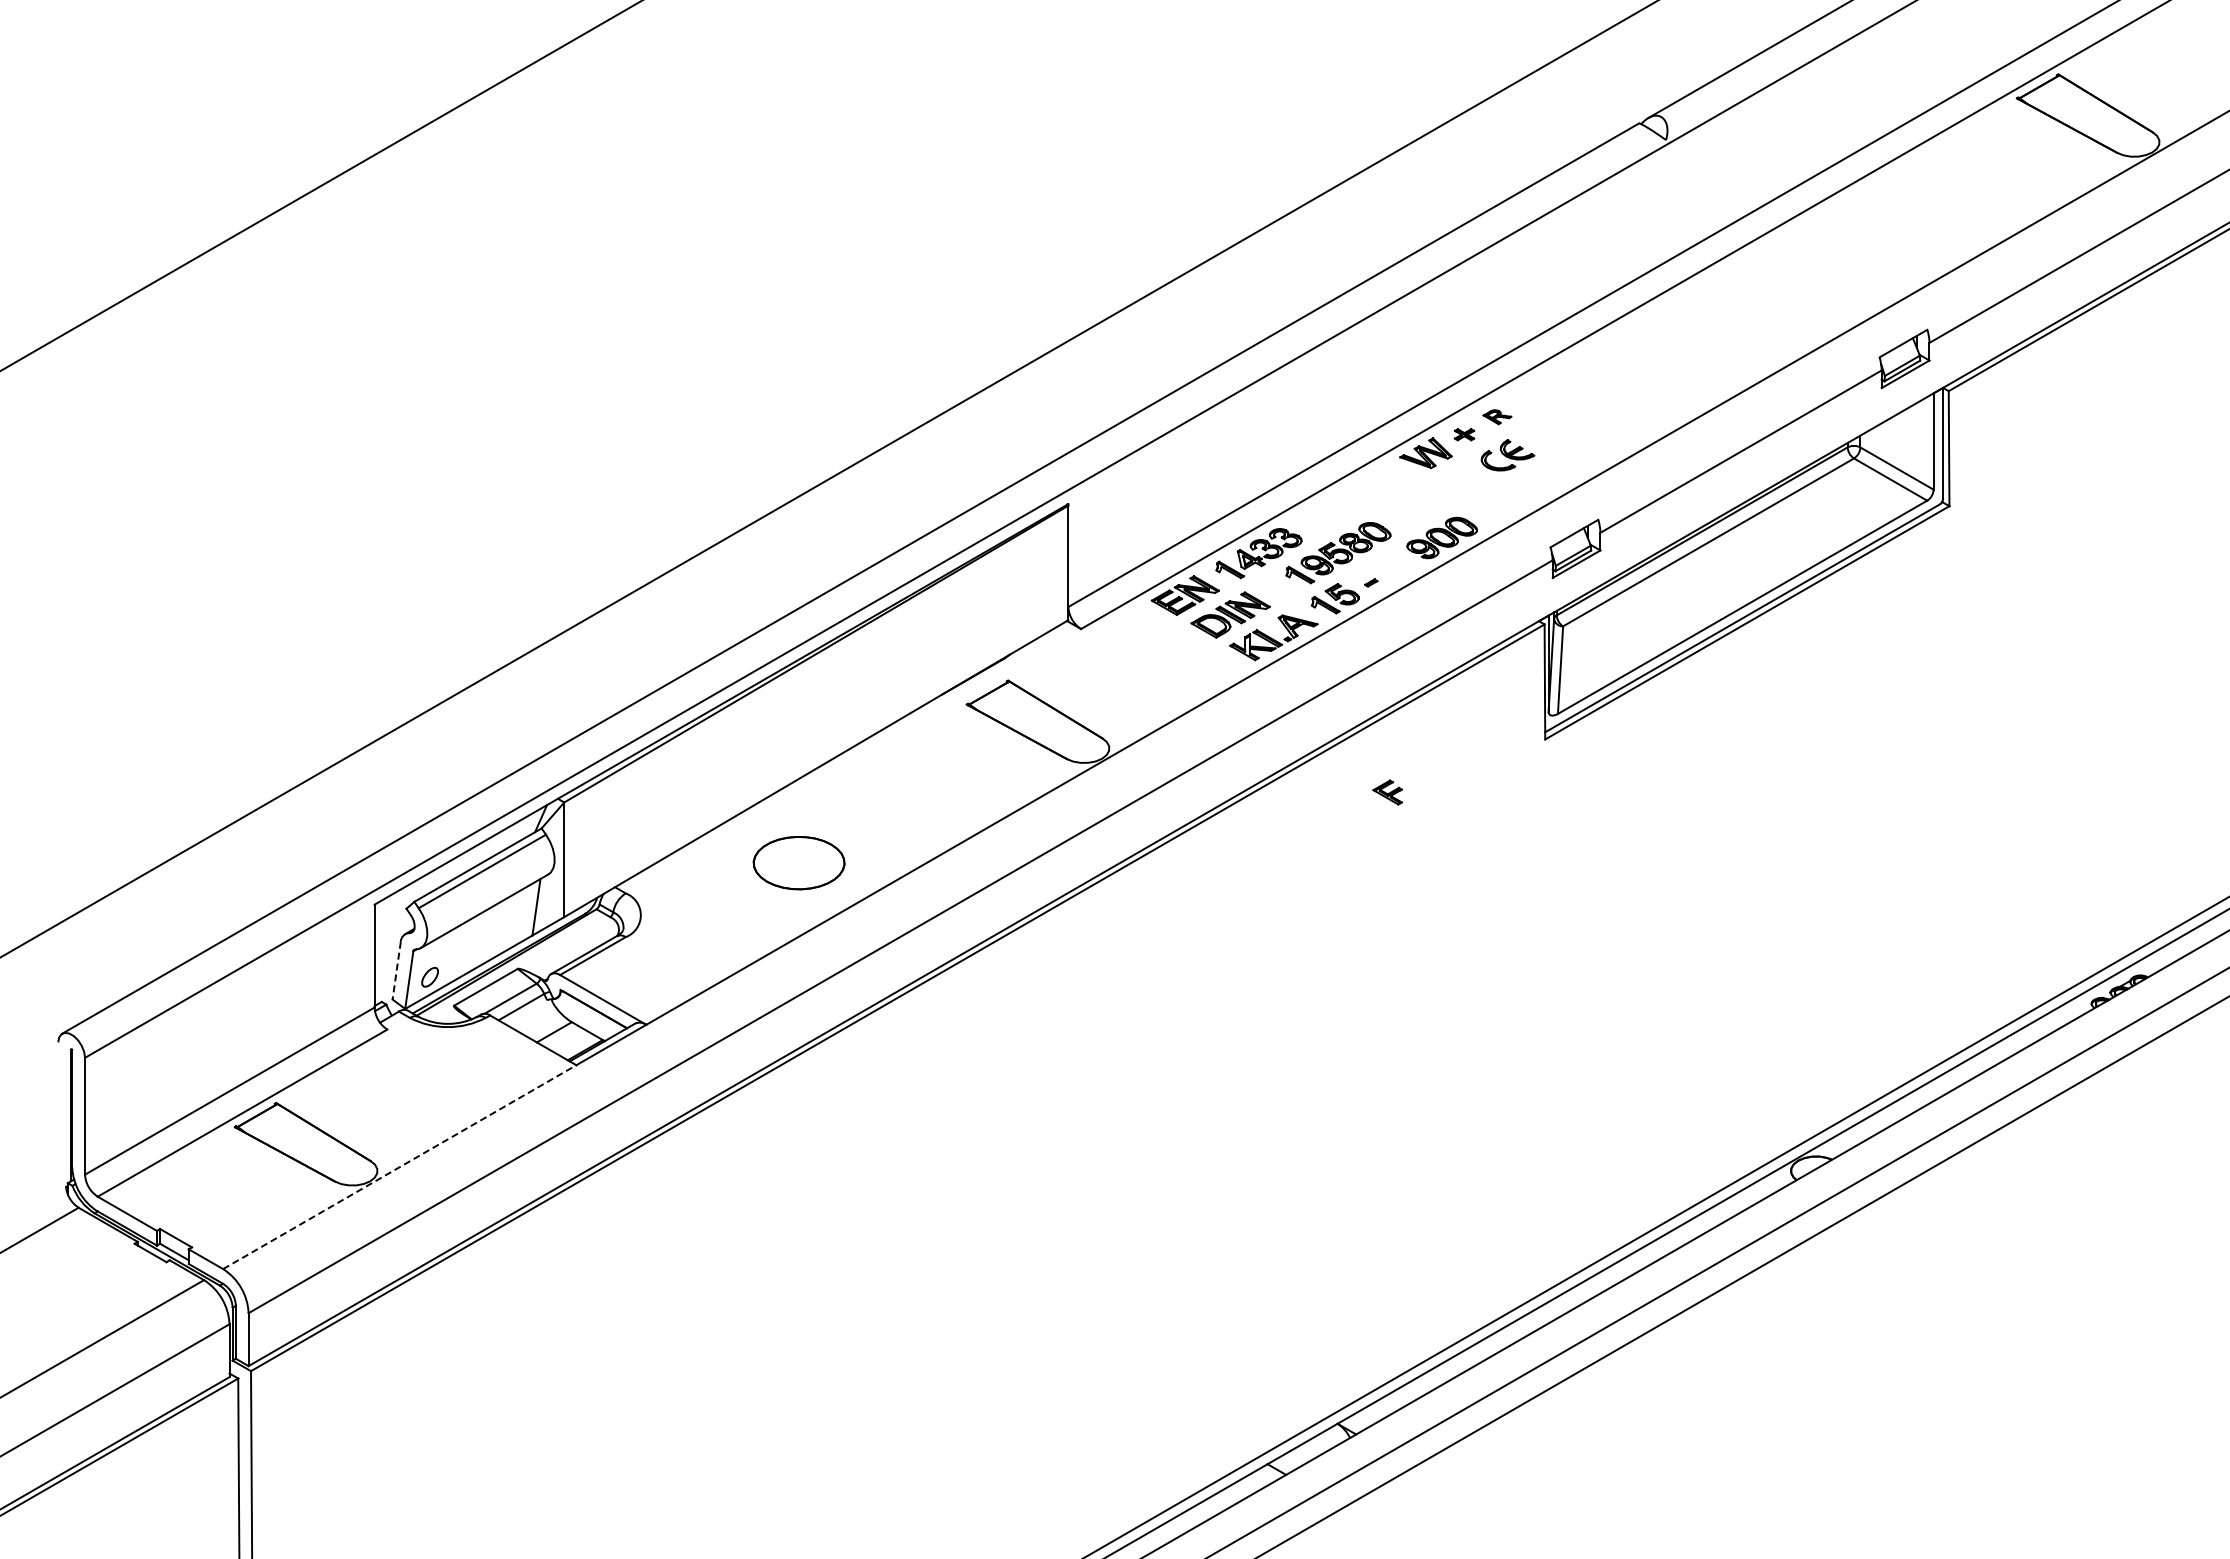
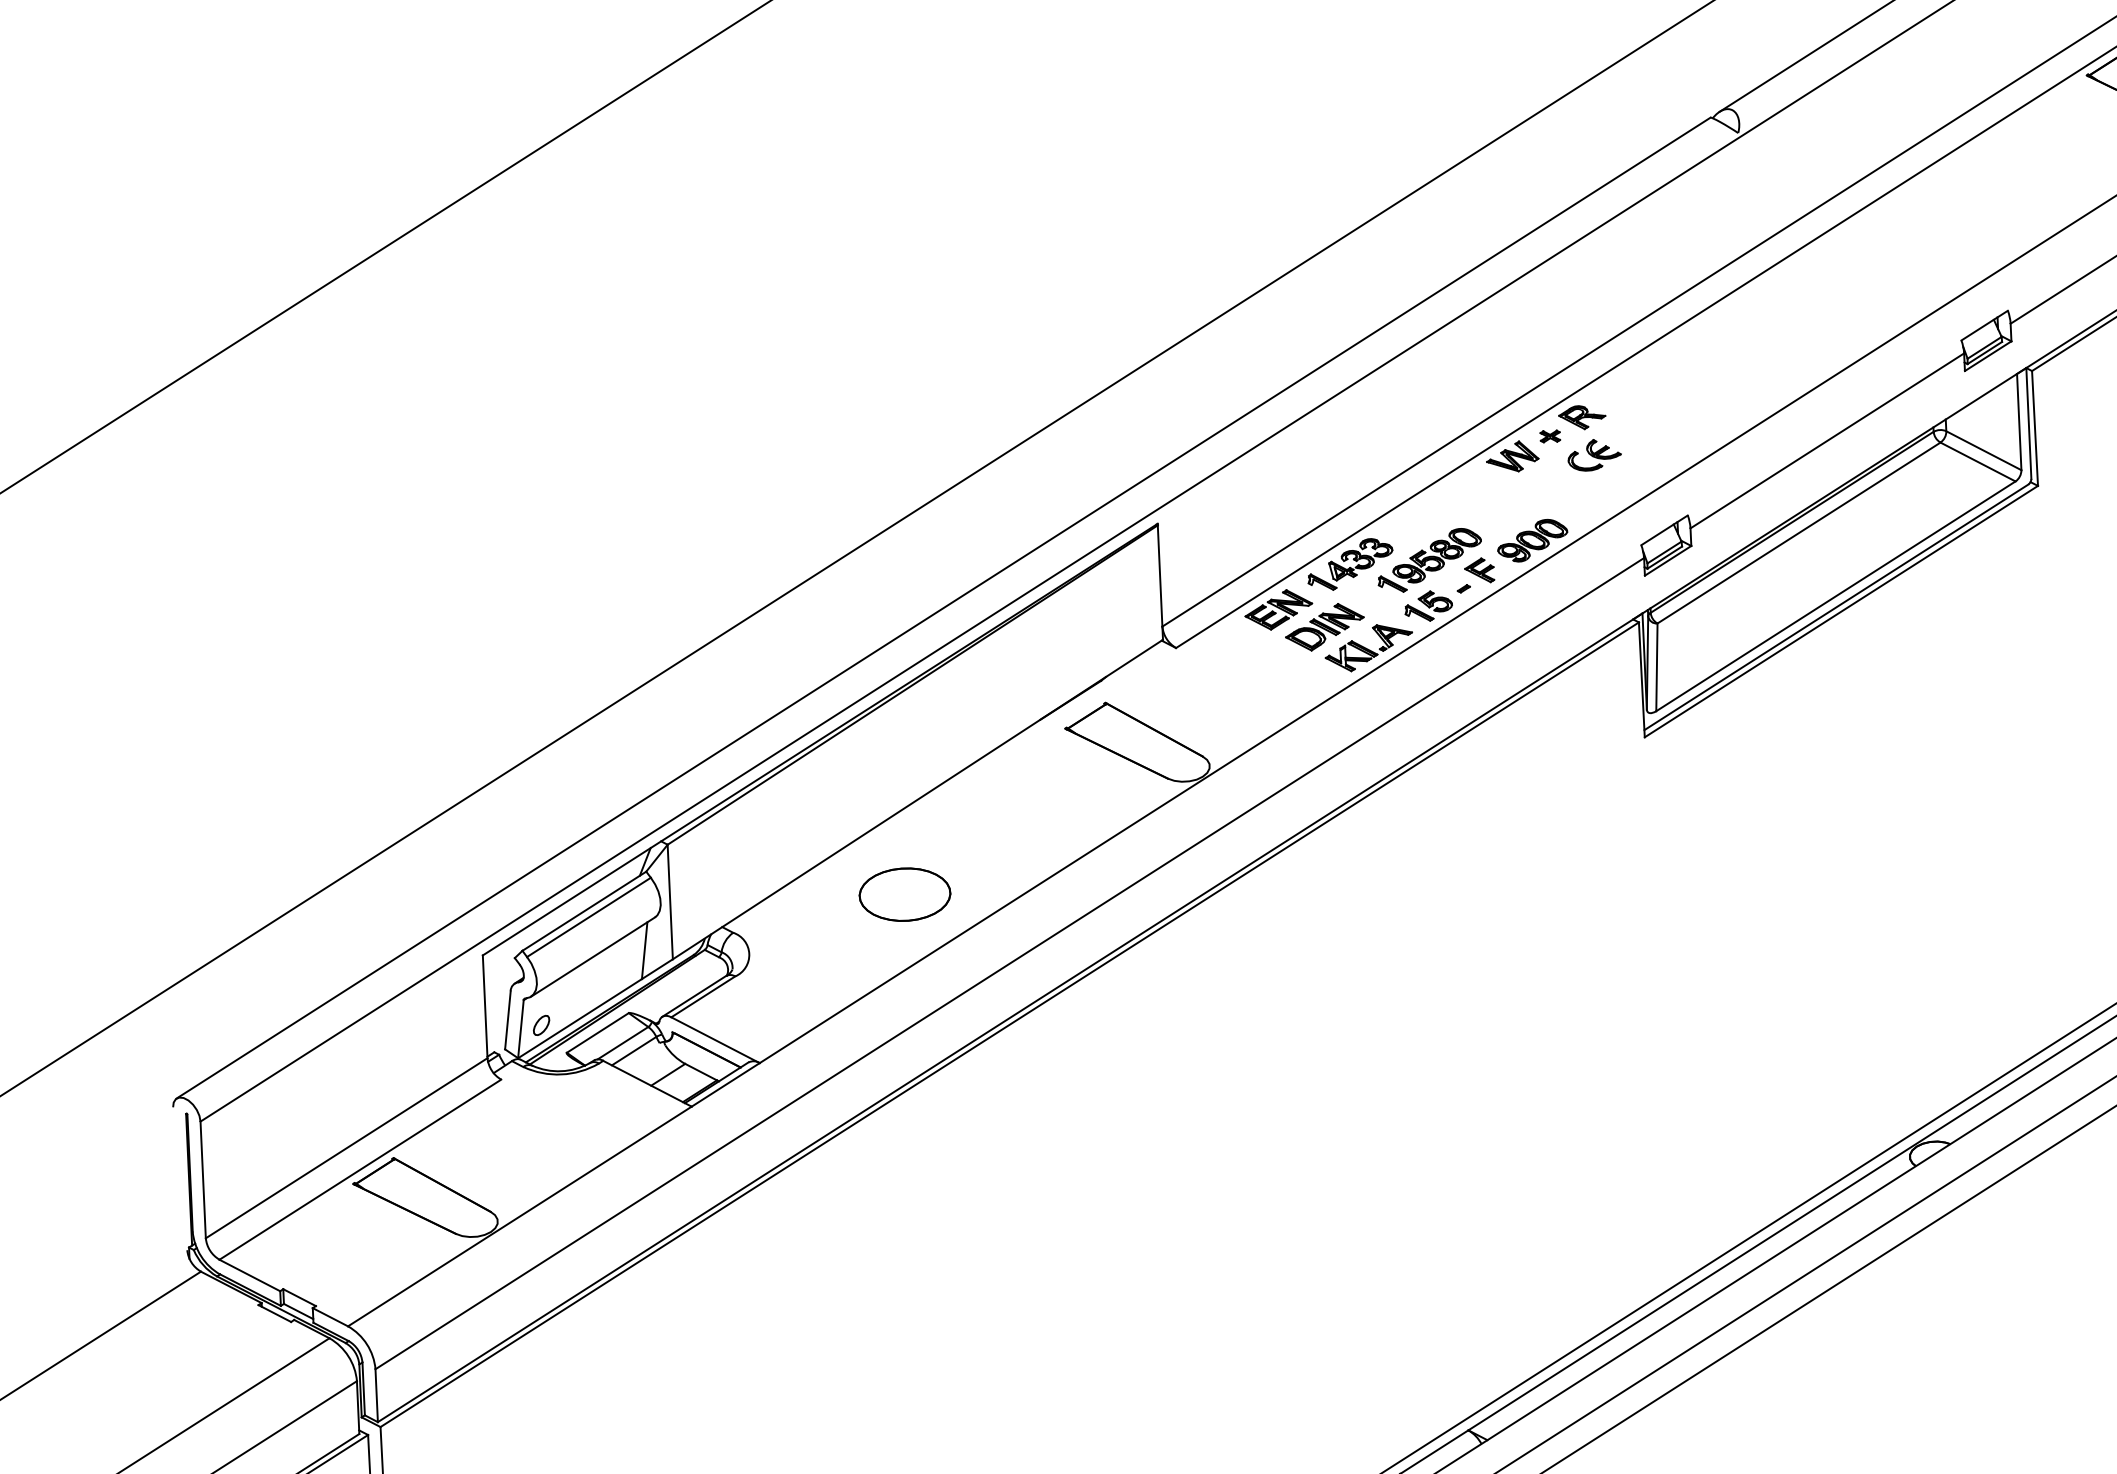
part: (1497, 416) -> (1582, 416), size x1.67
part: (1387, 792) -> (1479, 570), moved
line: (396, 971) -> (507, 1021), dashed -> solid
line: (399, 1167) -> (519, 1216), dashed -> solid

